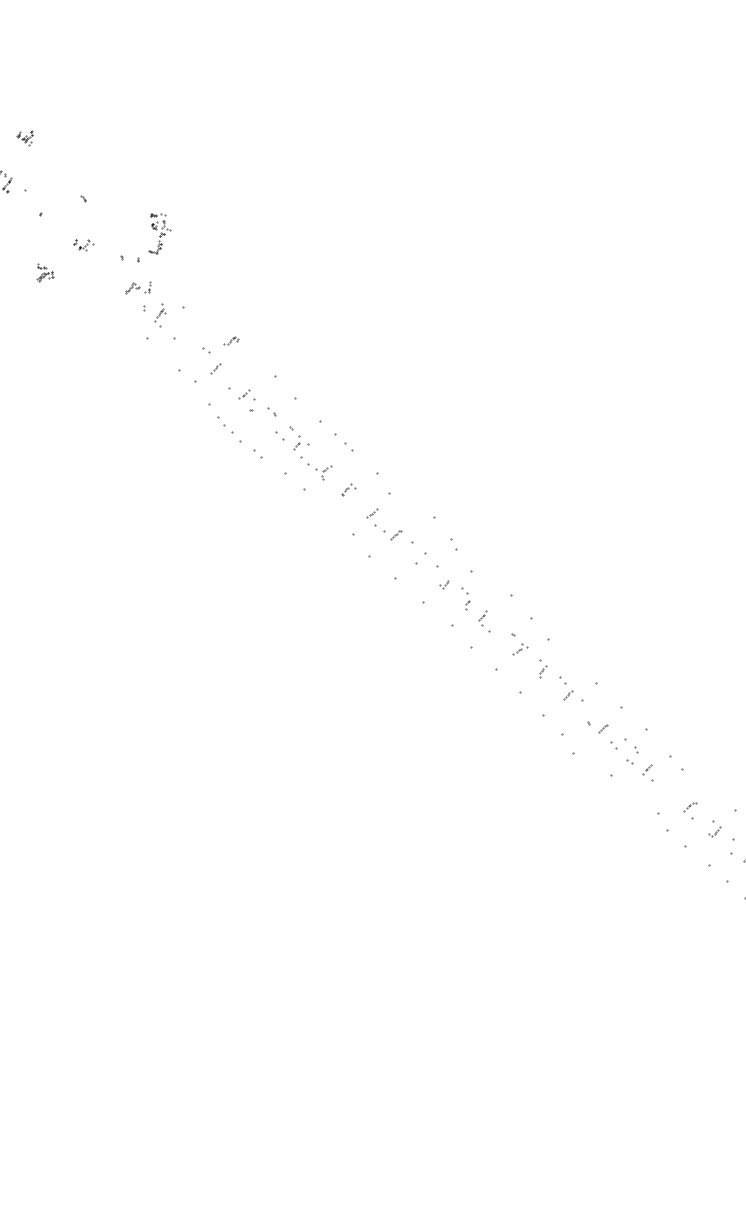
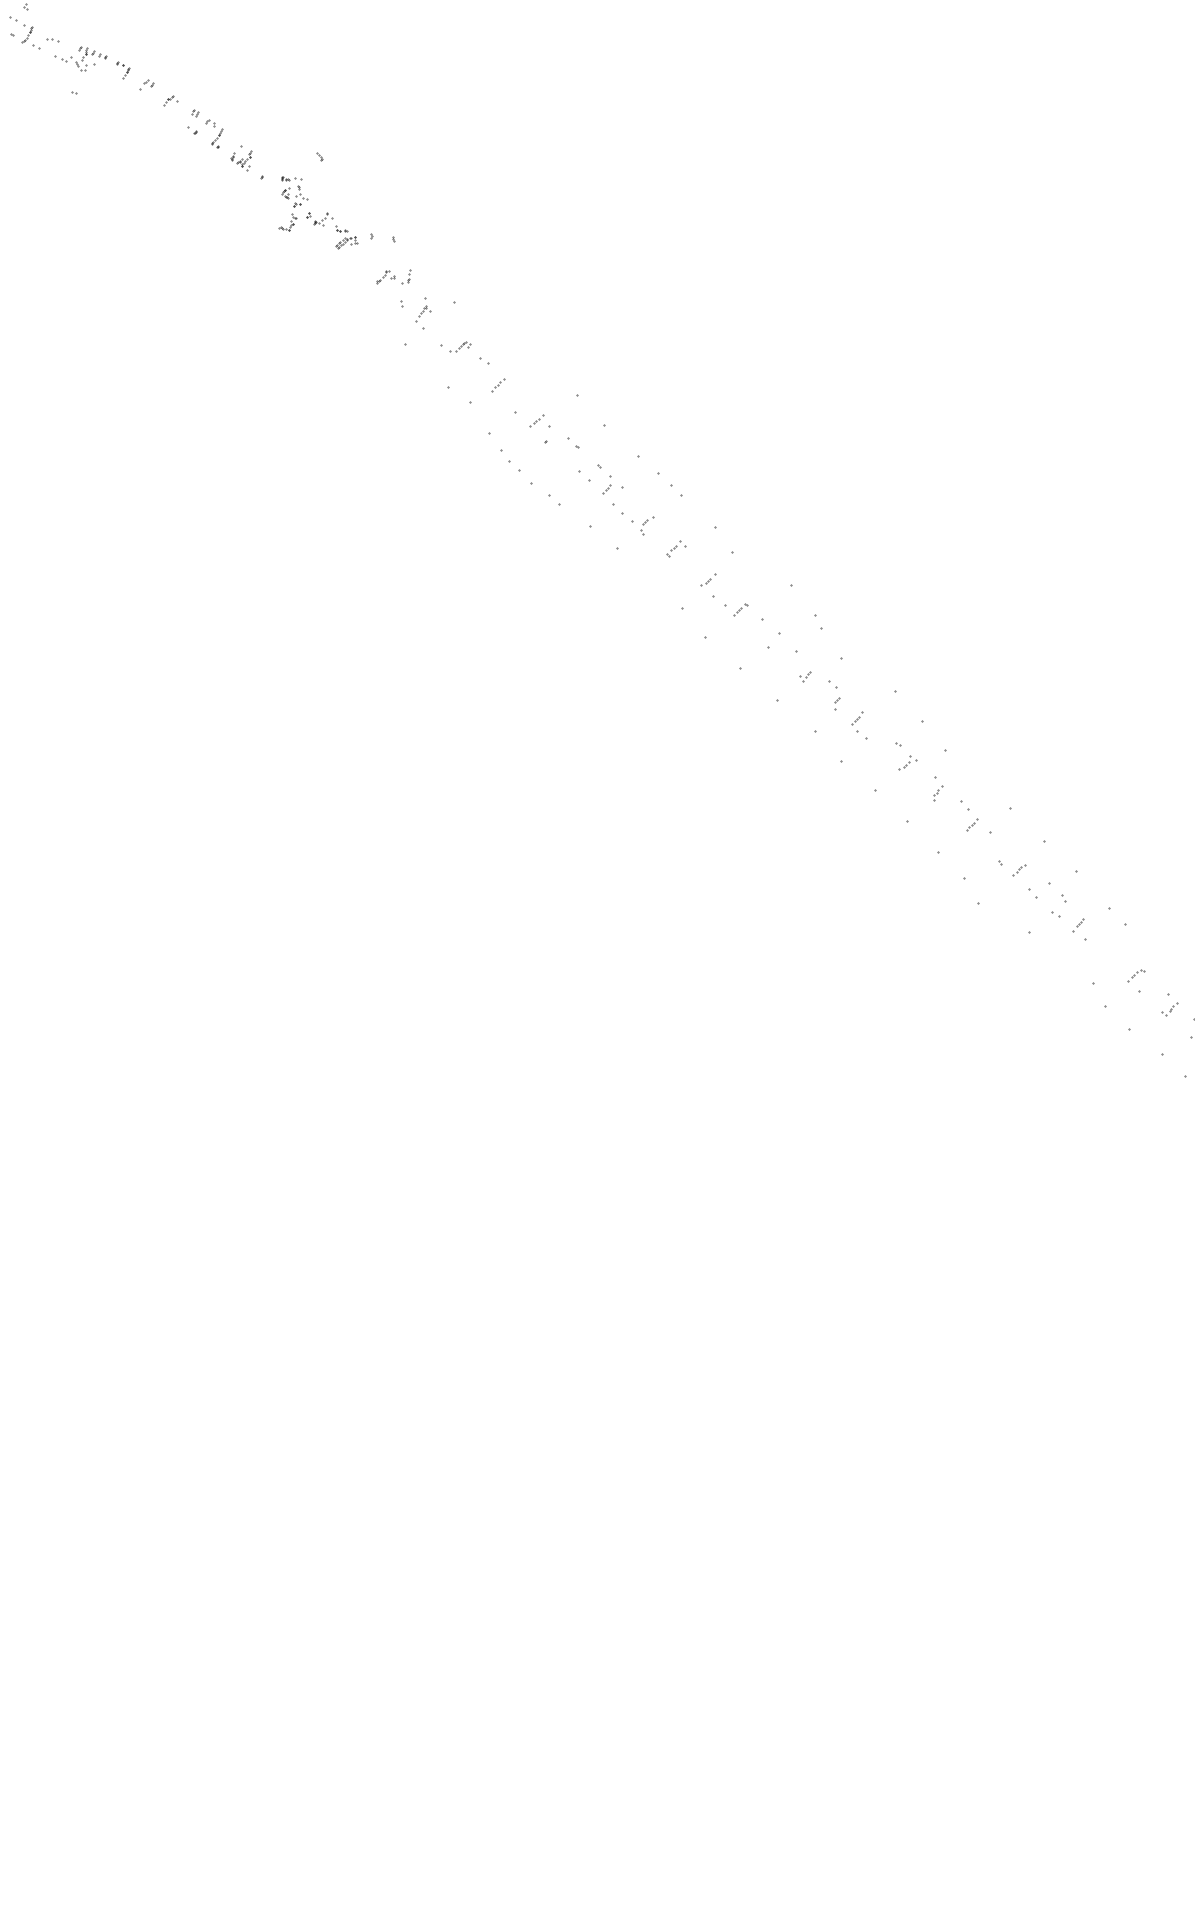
part: (25, 137) -> (241, 160), moved
part: (159, 233) -> (293, 203), moved
part: (45, 272) -> (346, 237), moved
part: (231, 340) -> (460, 346), moved

